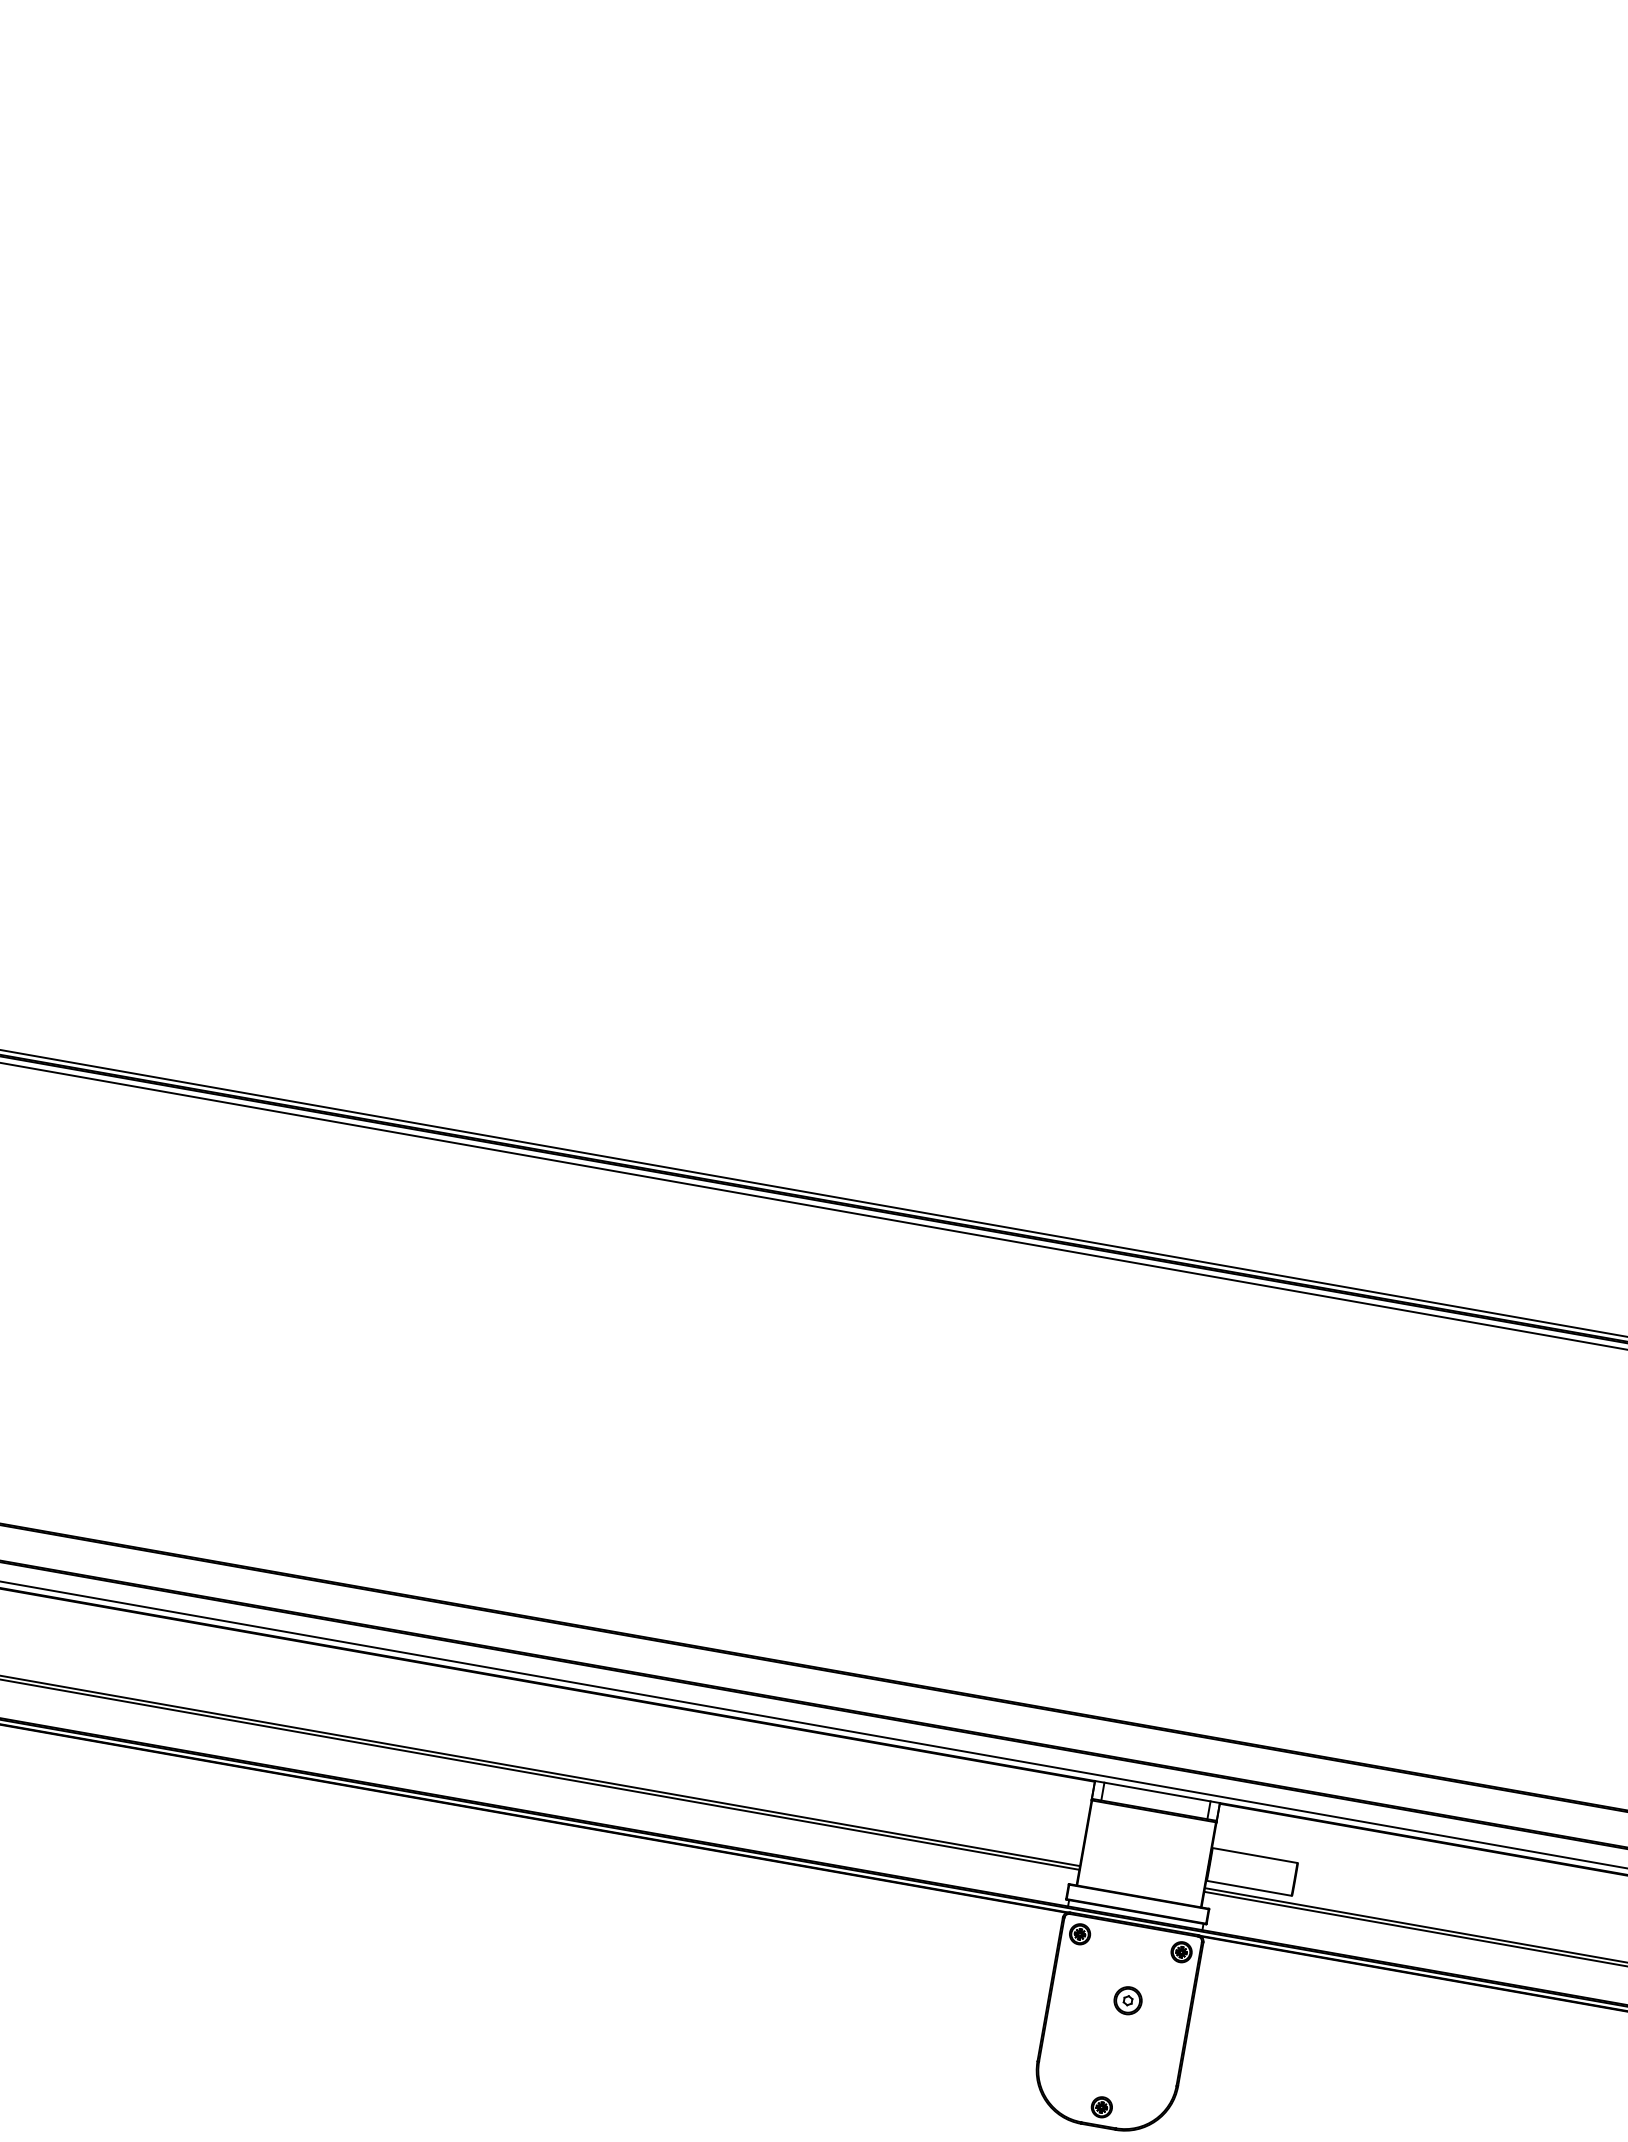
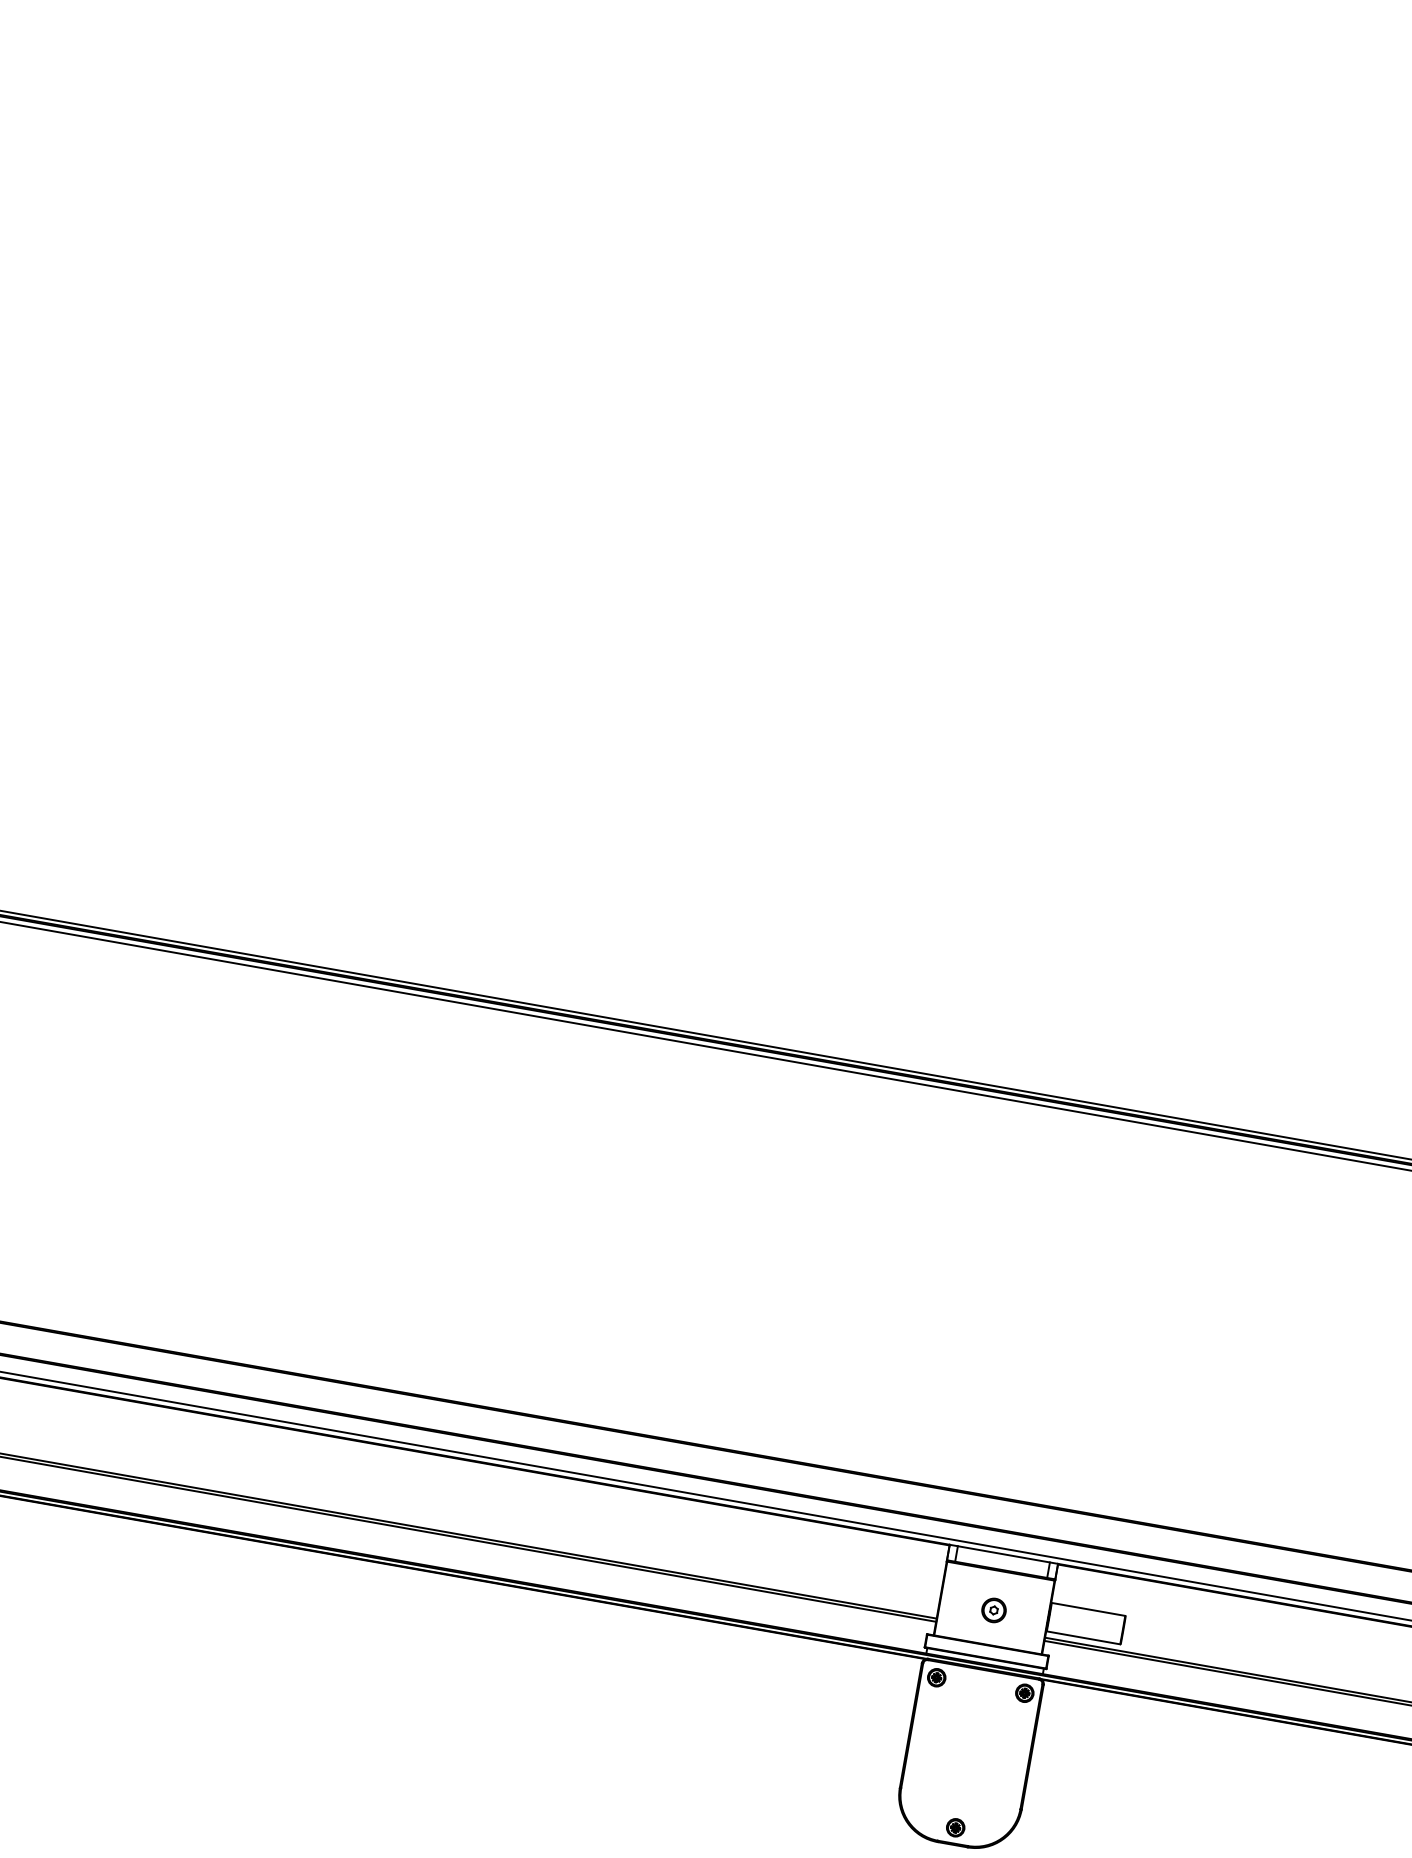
part: (1127, 2000) -> (993, 1610), moved

